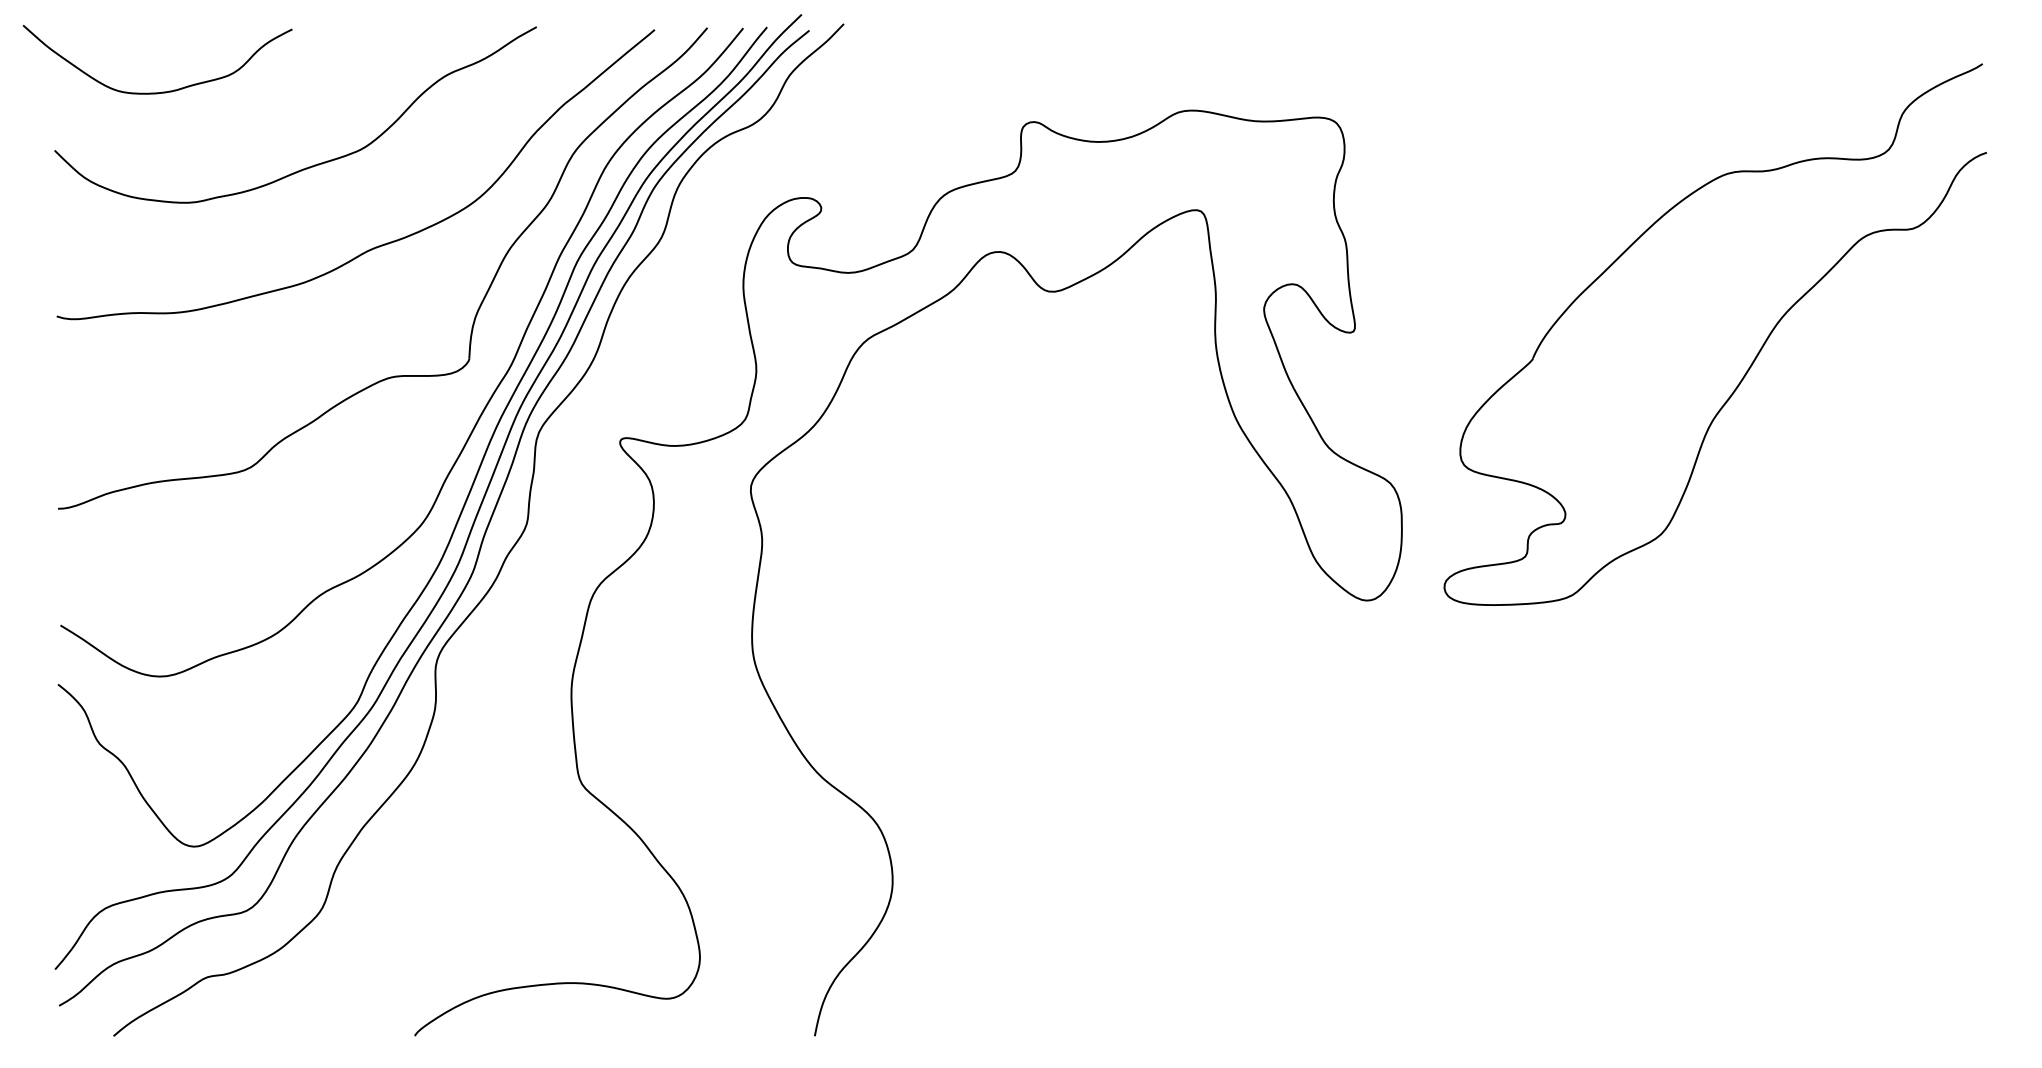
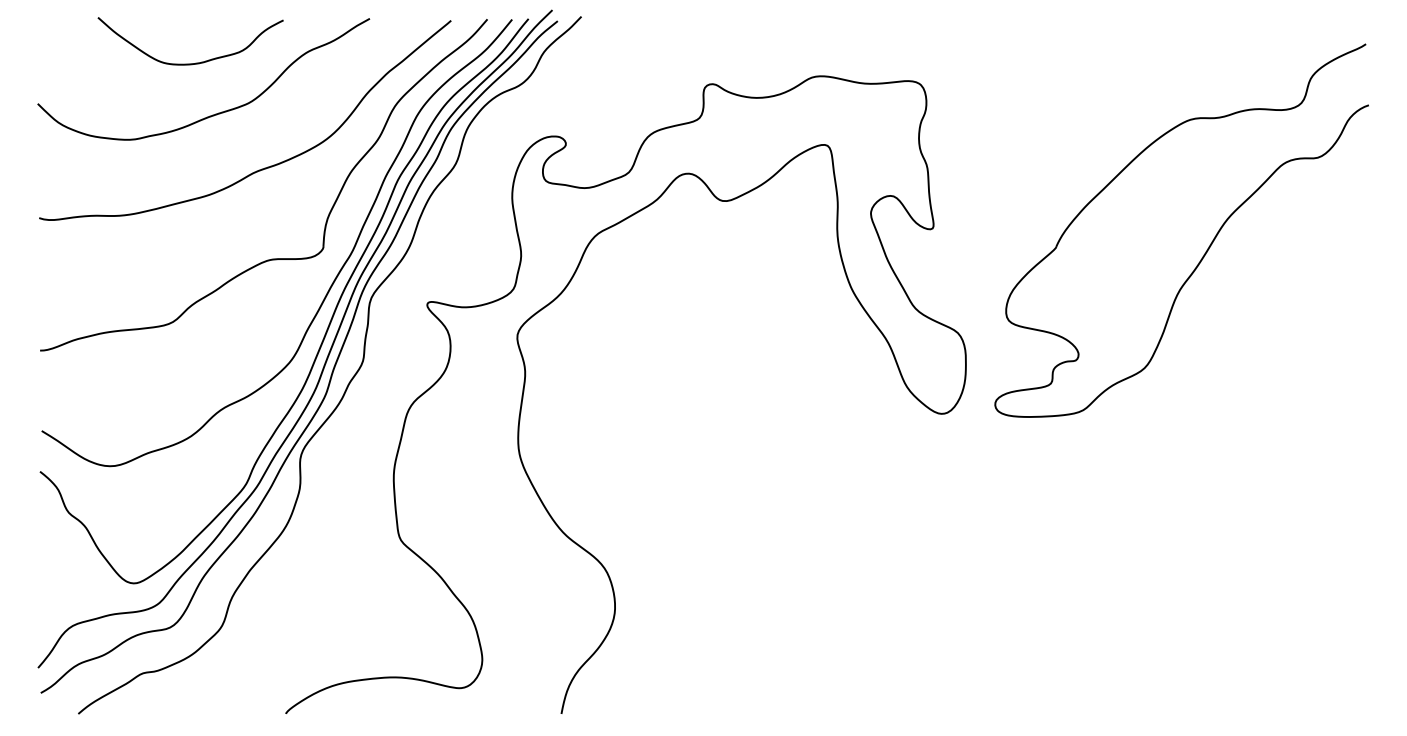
curve: (164, 90) -> (195, 62), moved

